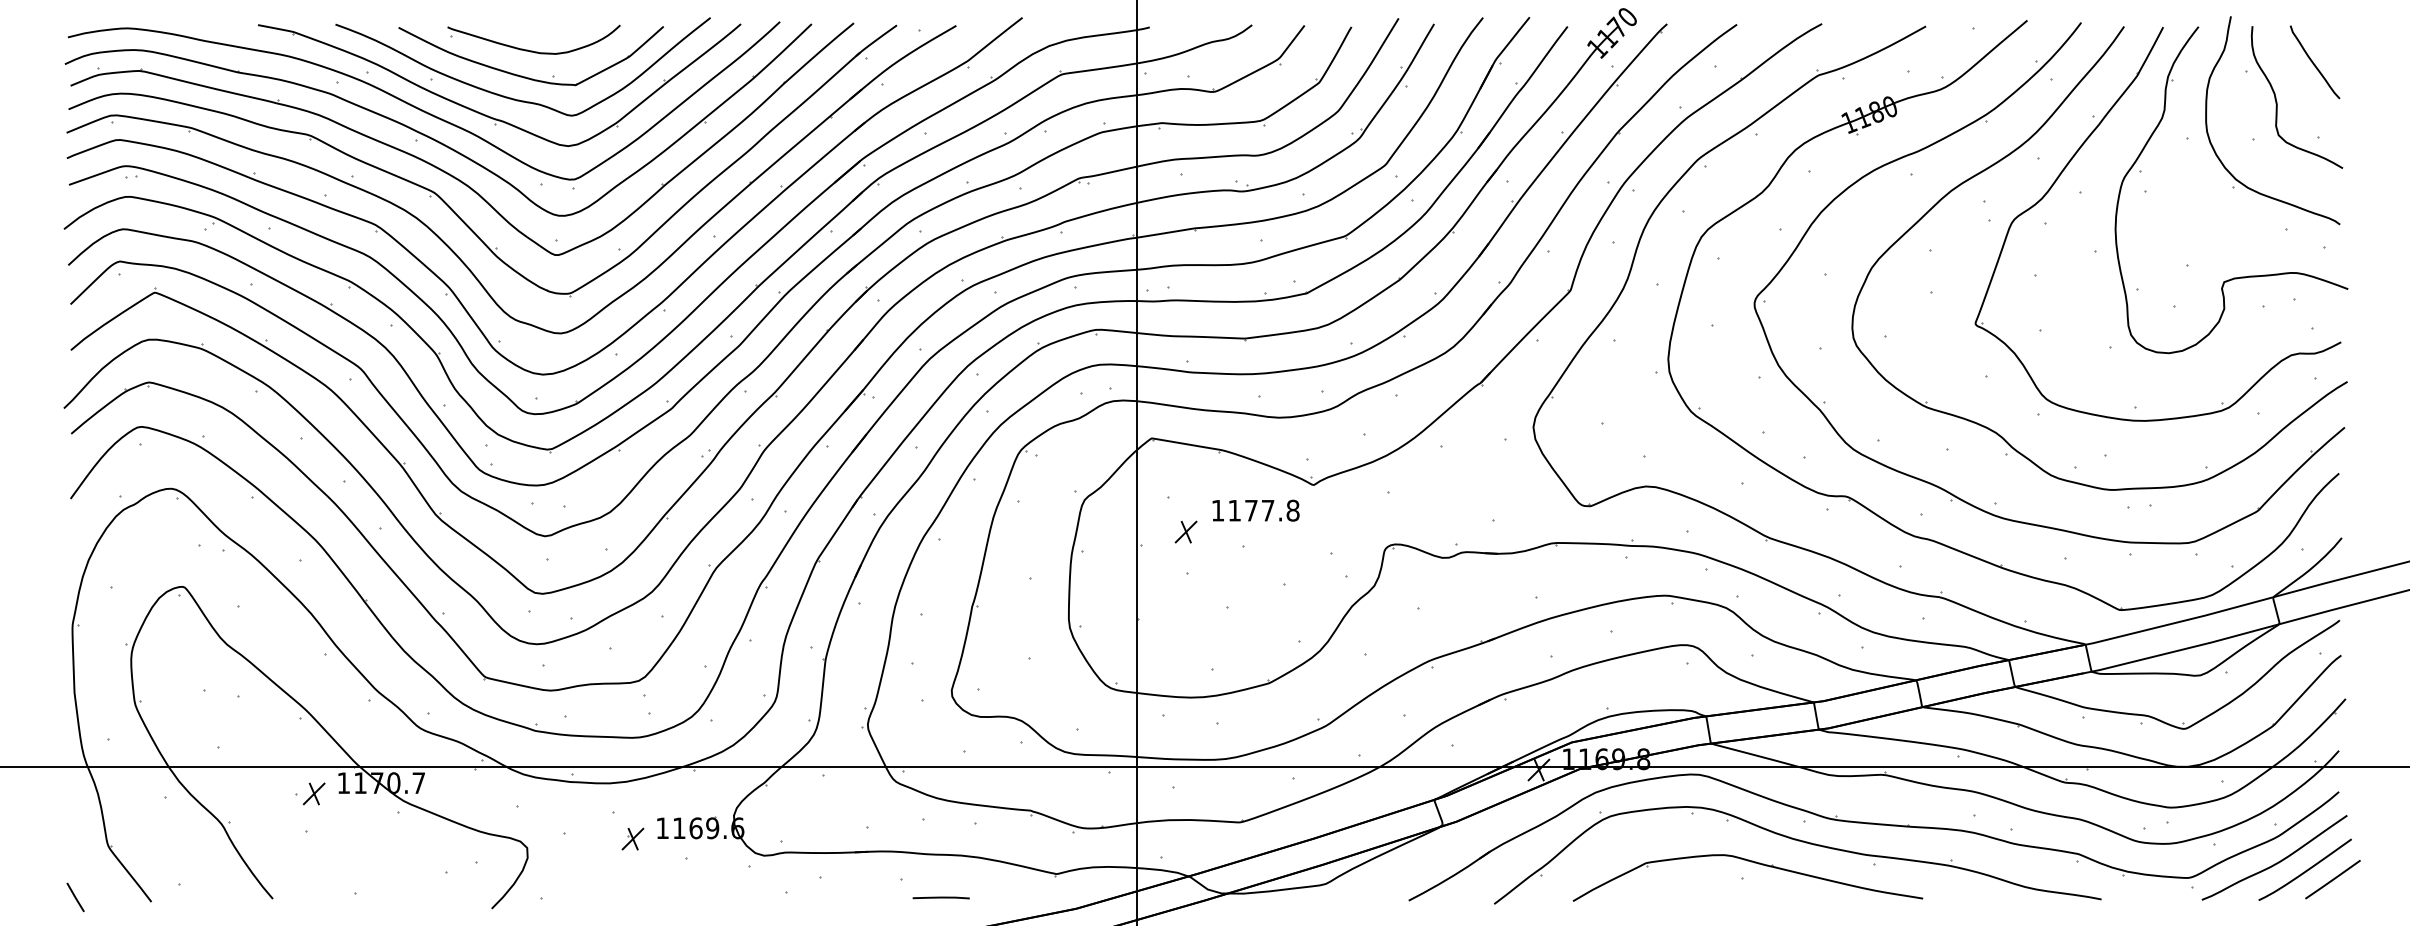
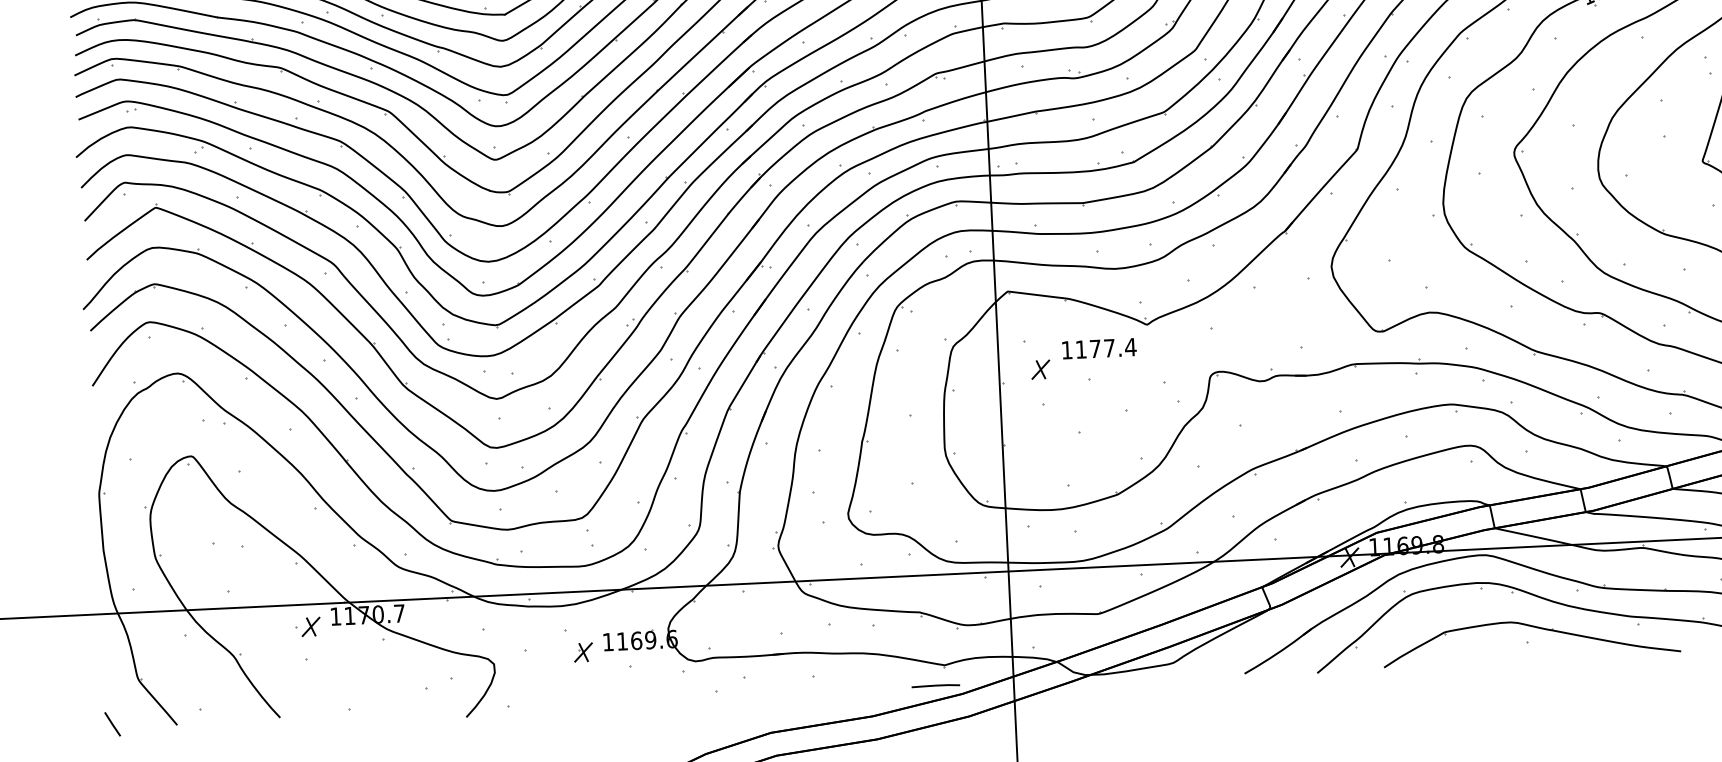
text: (1292, 510) -> (1130, 347), 1177.8 -> 1177.4
line: (940, 897) -> (935, 685), moved

